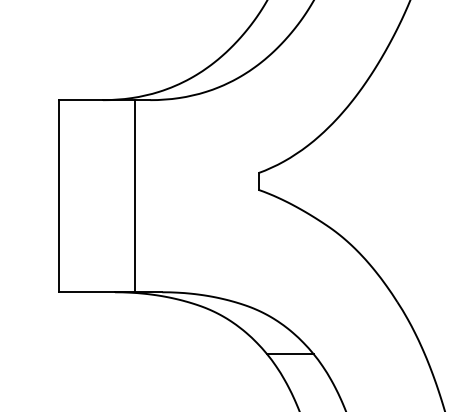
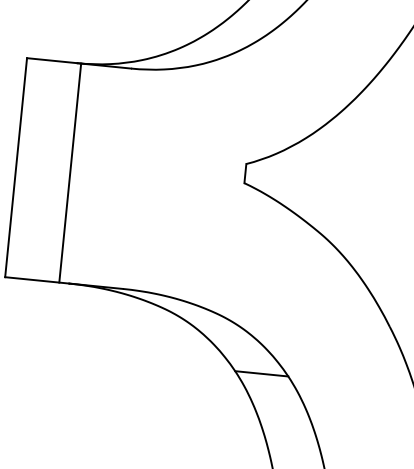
line: (135, 196) -> (70, 173), moved

